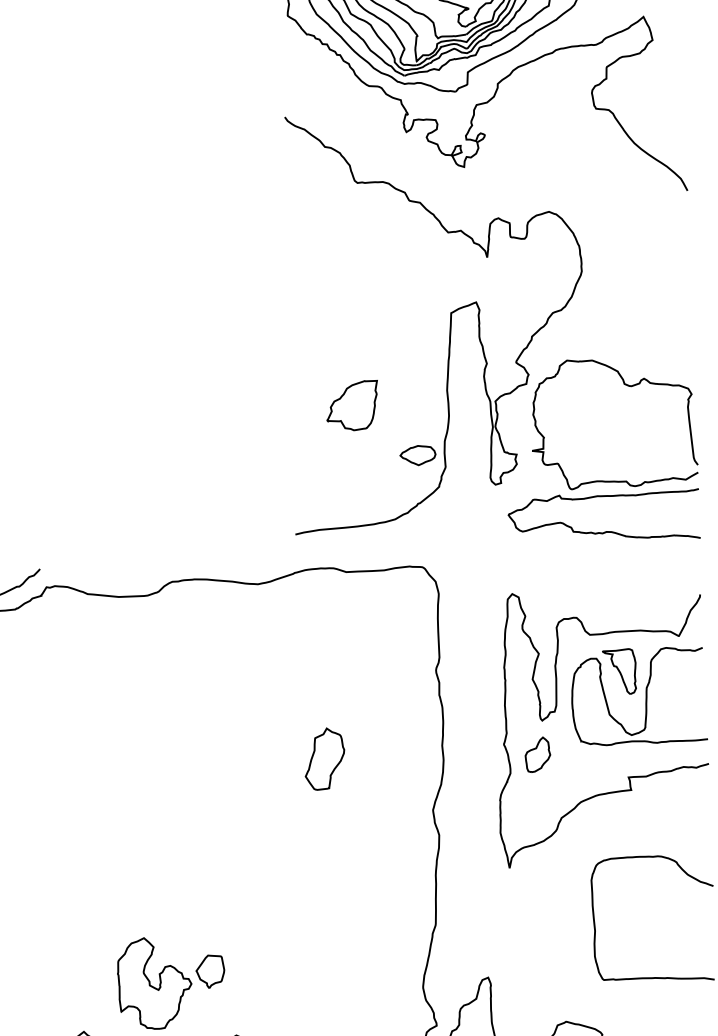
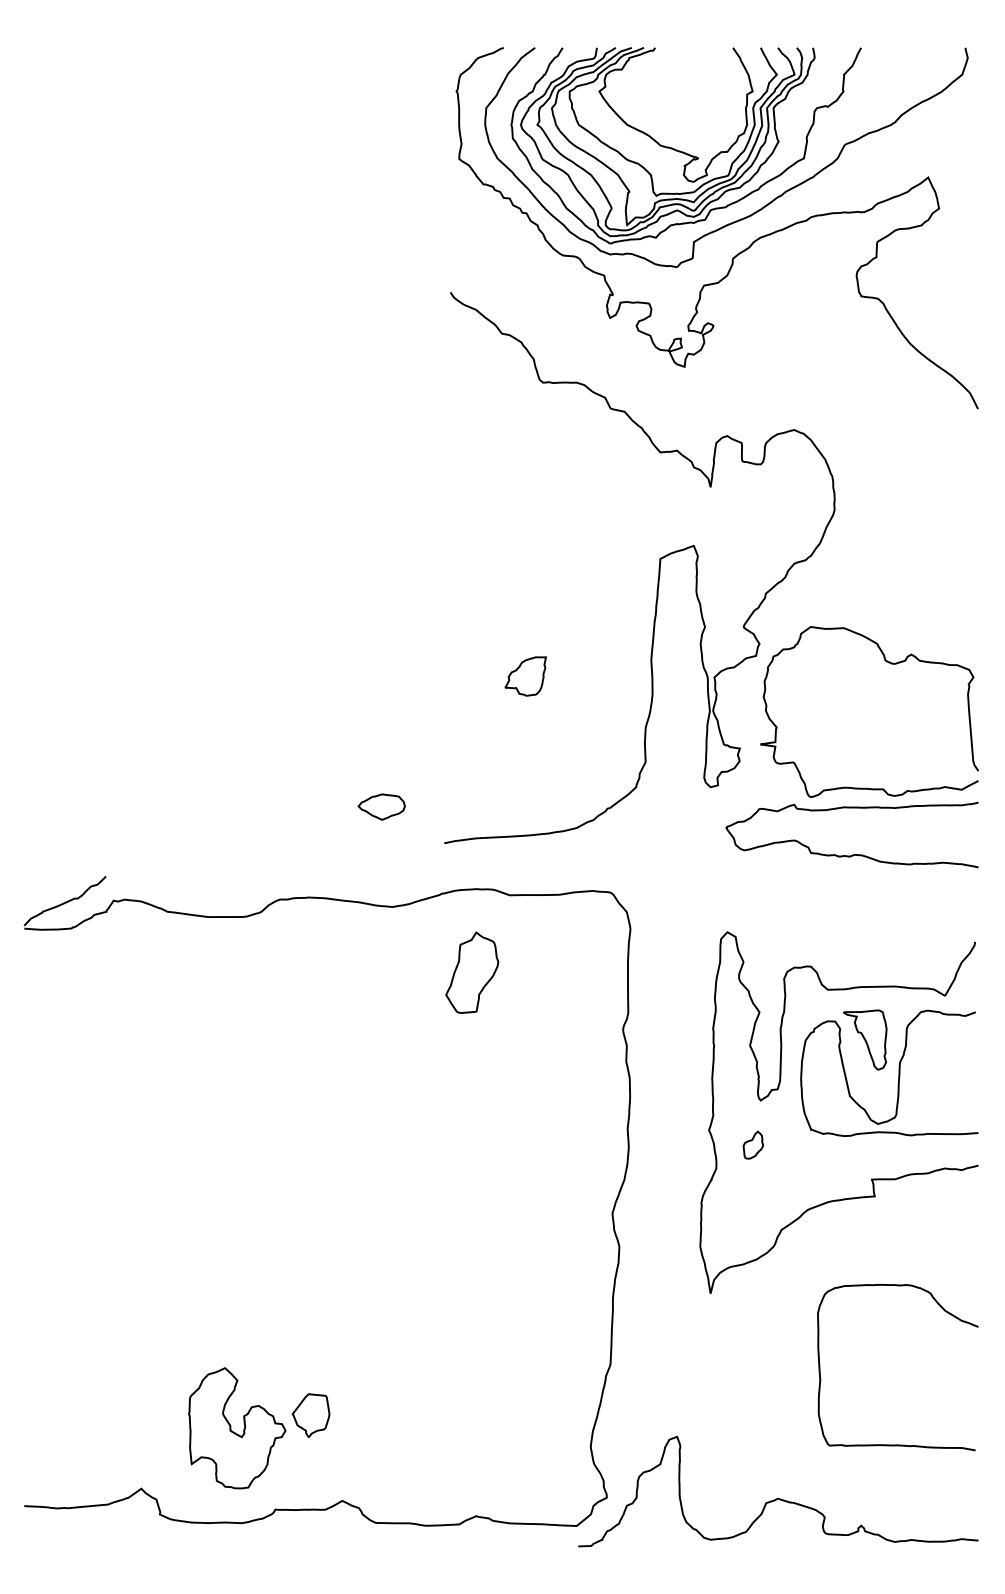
part: (352, 405) -> (525, 676), size x0.6
part: (417, 455) -> (381, 806), moved
part: (537, 754) -> (753, 1144), size x0.6
part: (325, 758) -> (472, 972), moved

